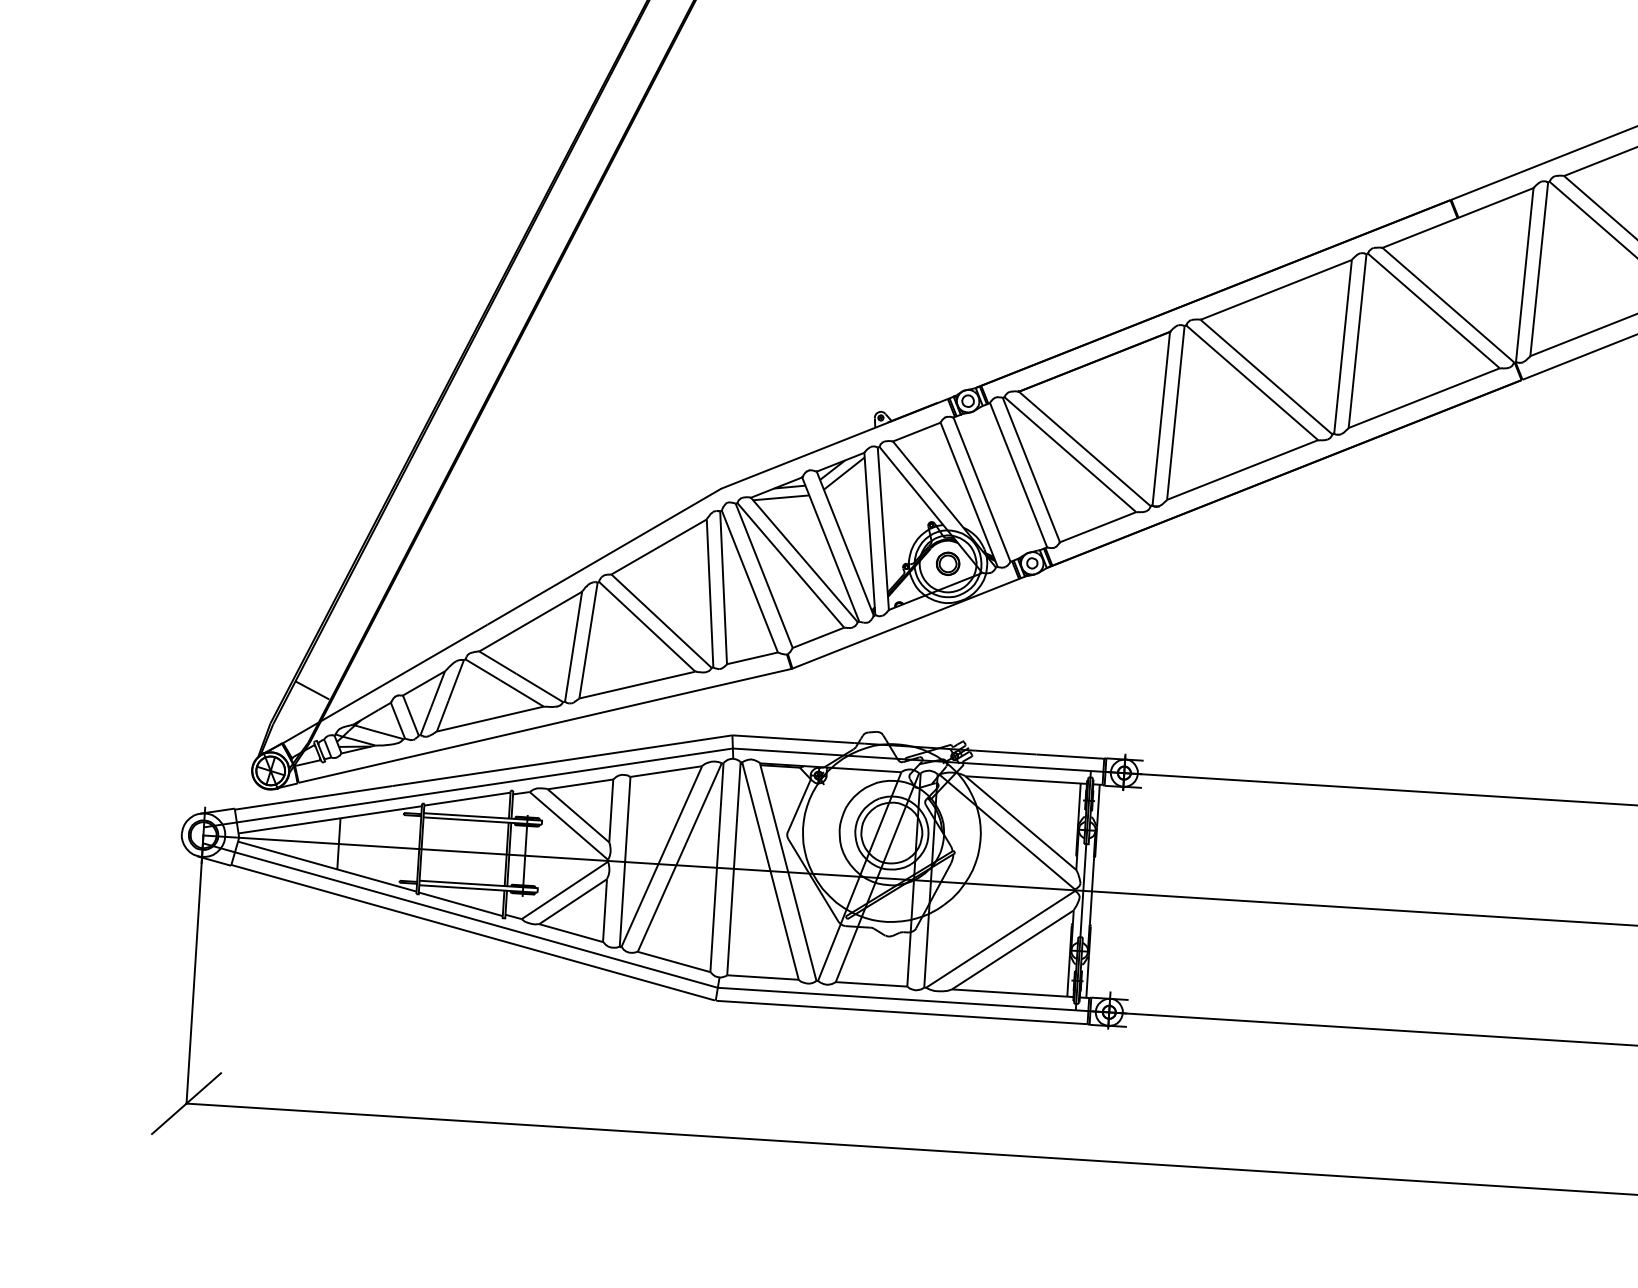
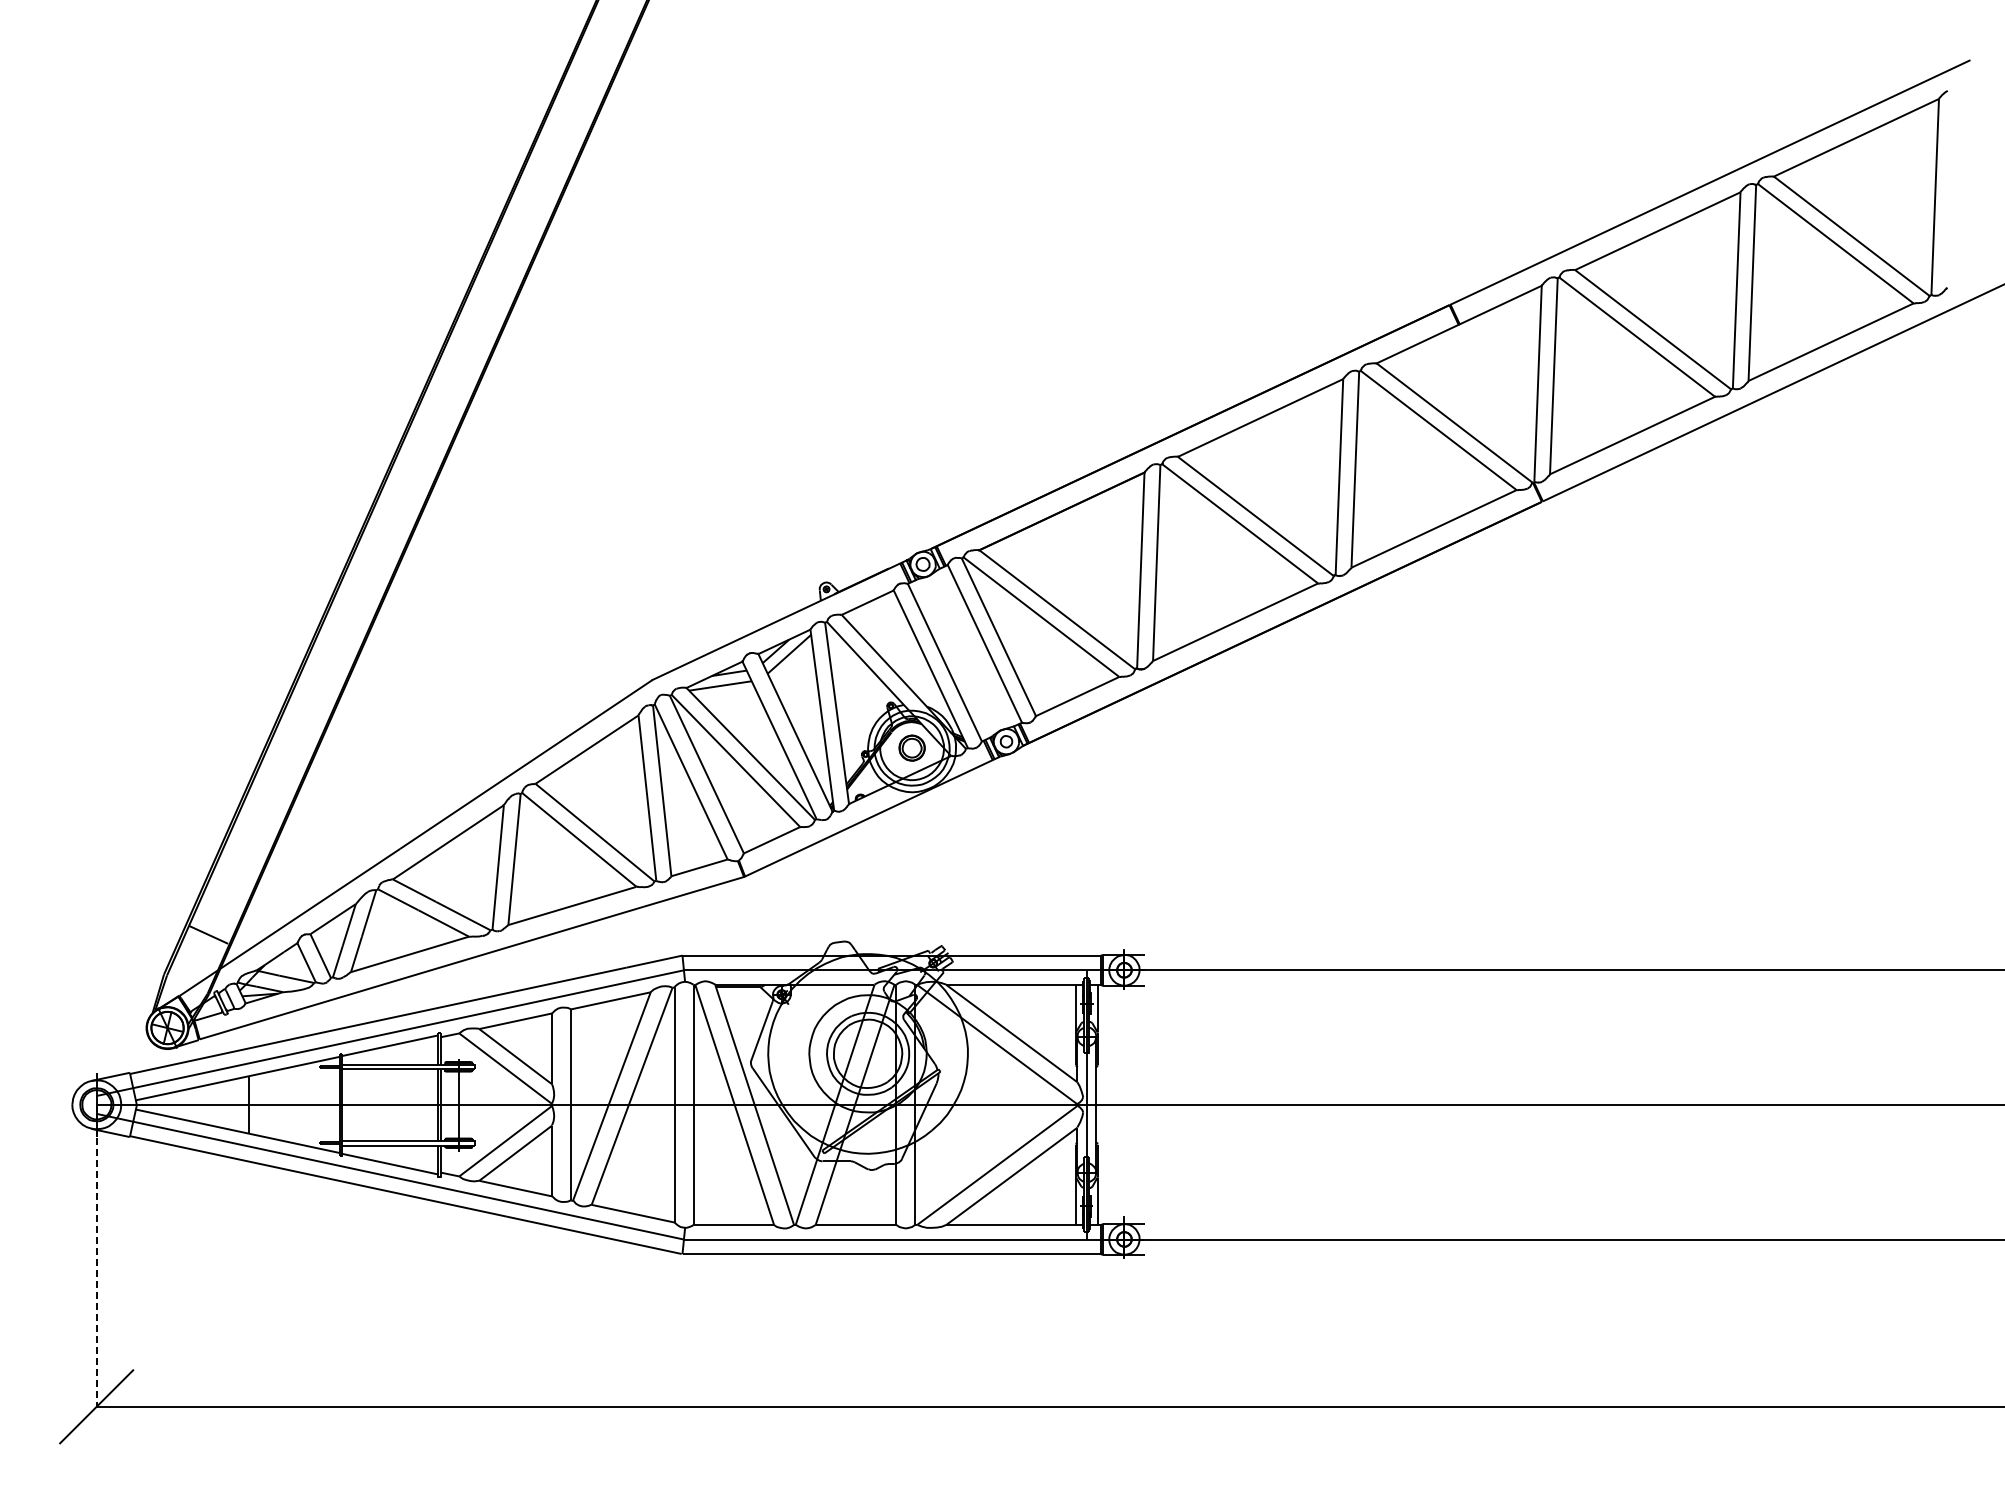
line: (194, 970) -> (96, 1256), solid -> dashed

